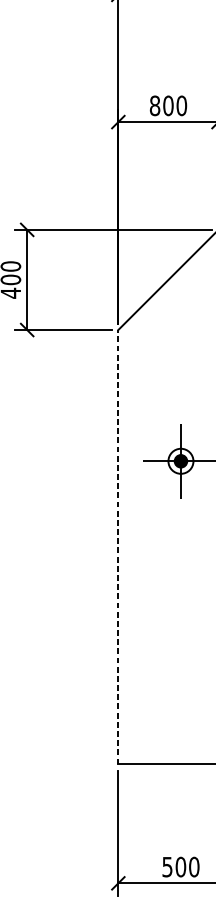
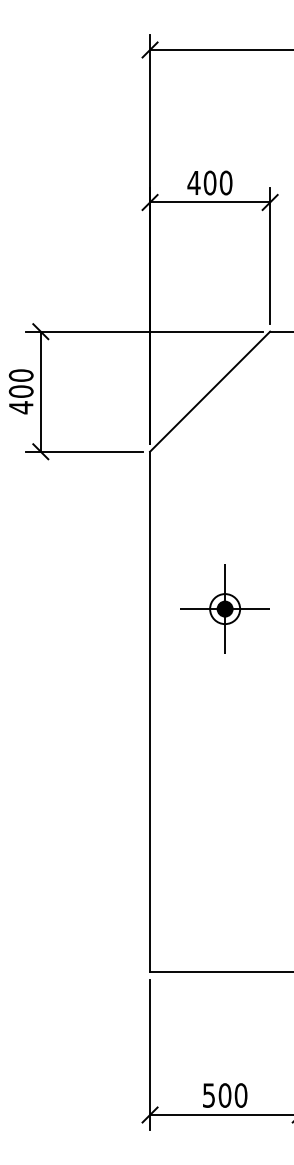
text: (154, 105) -> (193, 182), 800 -> 400
line: (118, 546) -> (150, 711), dashed -> solid

